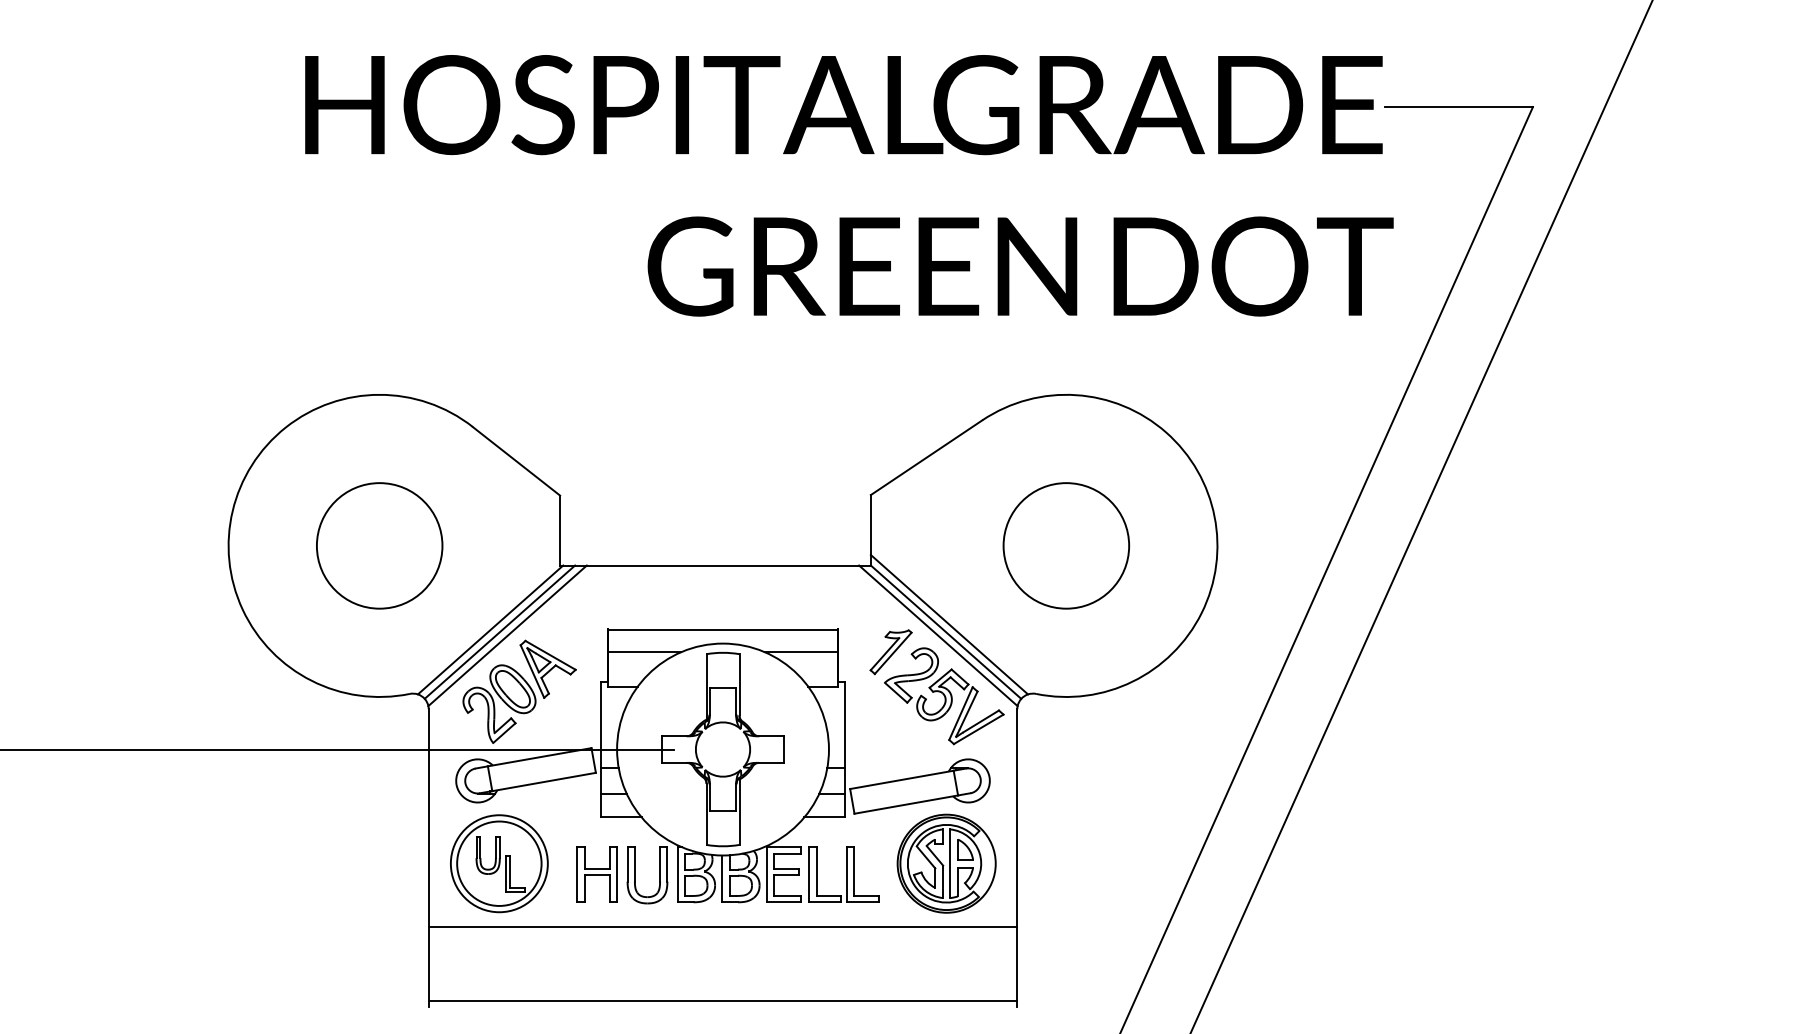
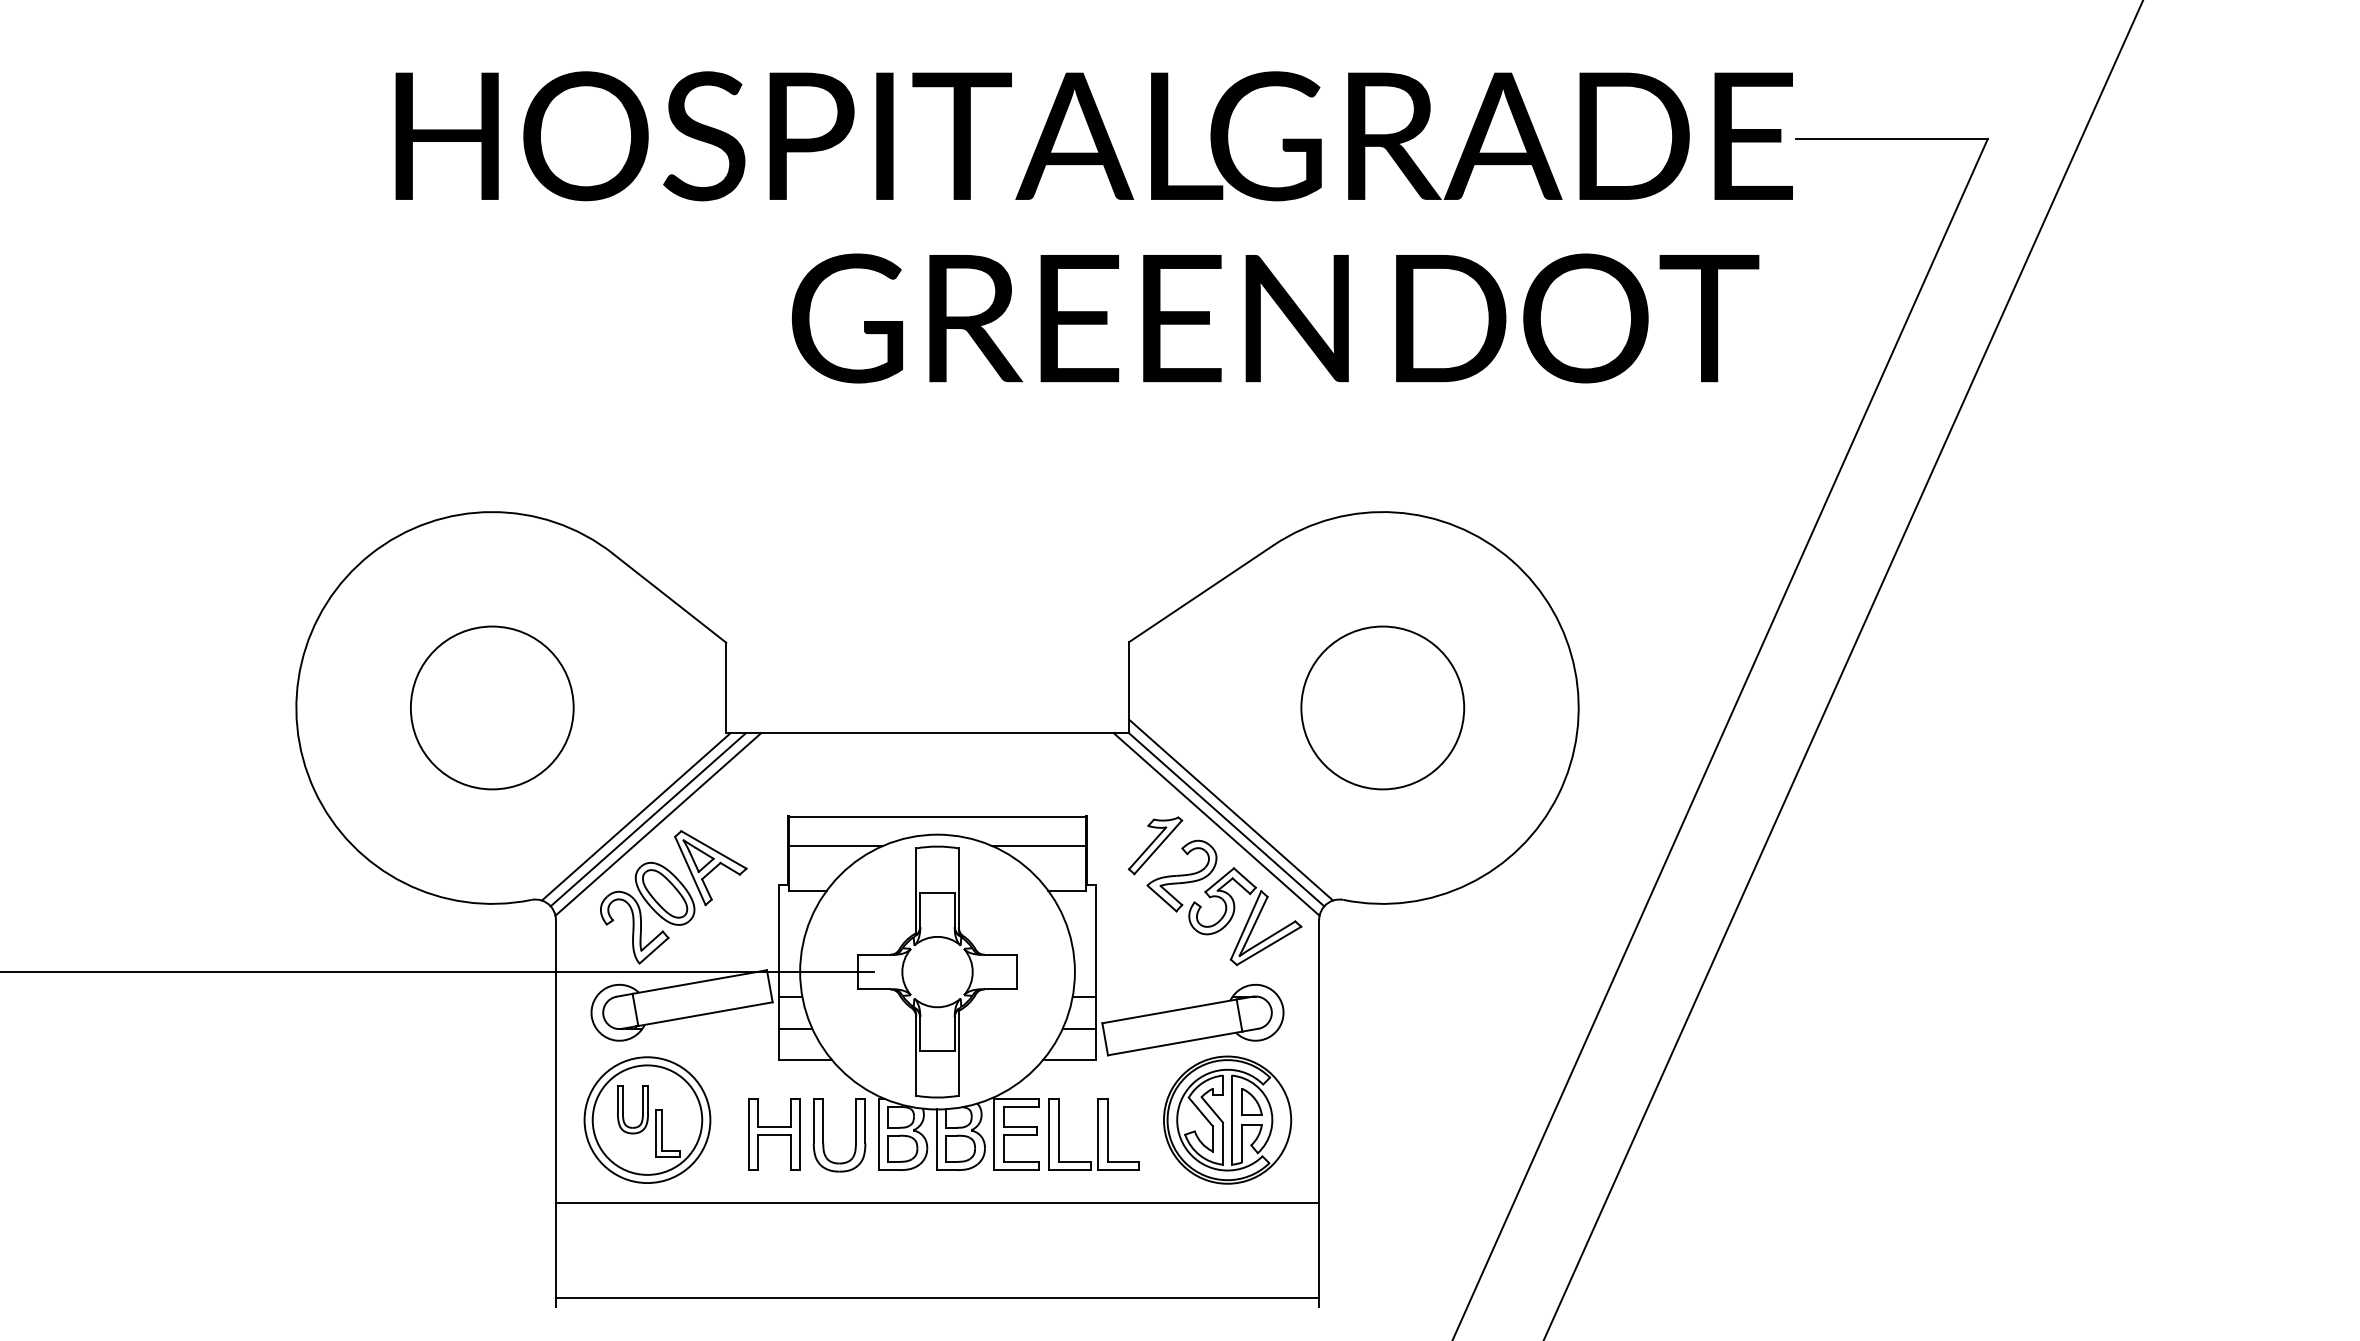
text: (1020, 266) -> (1275, 318), moved

